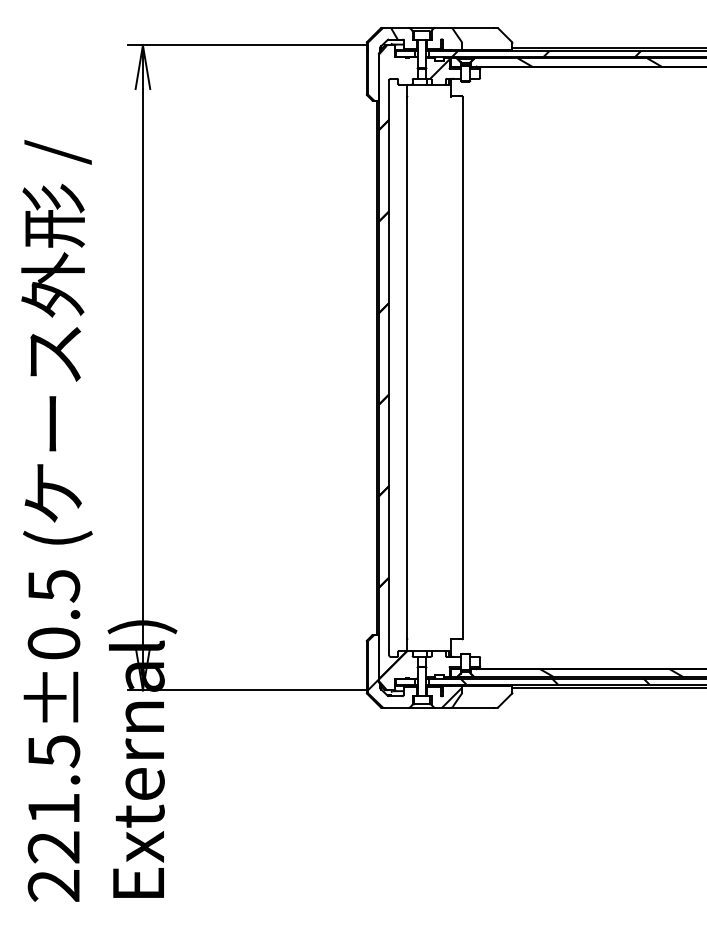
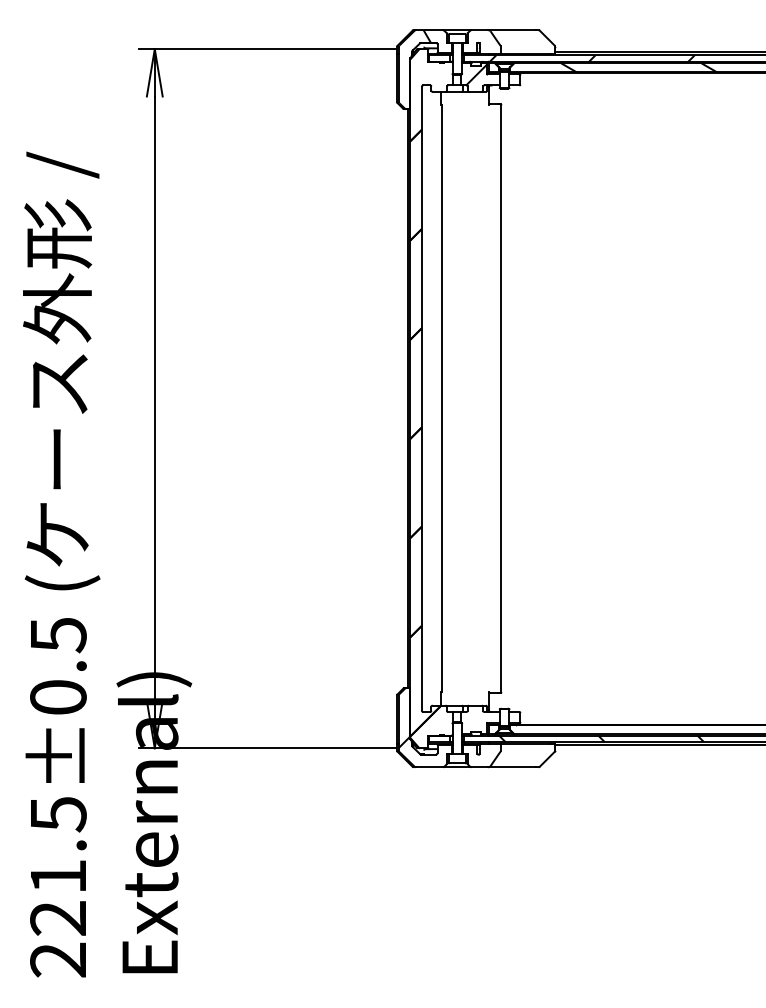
hatch: (611, 673) -> (662, 729), removed
hatch: (451, 697) -> (489, 756), removed

